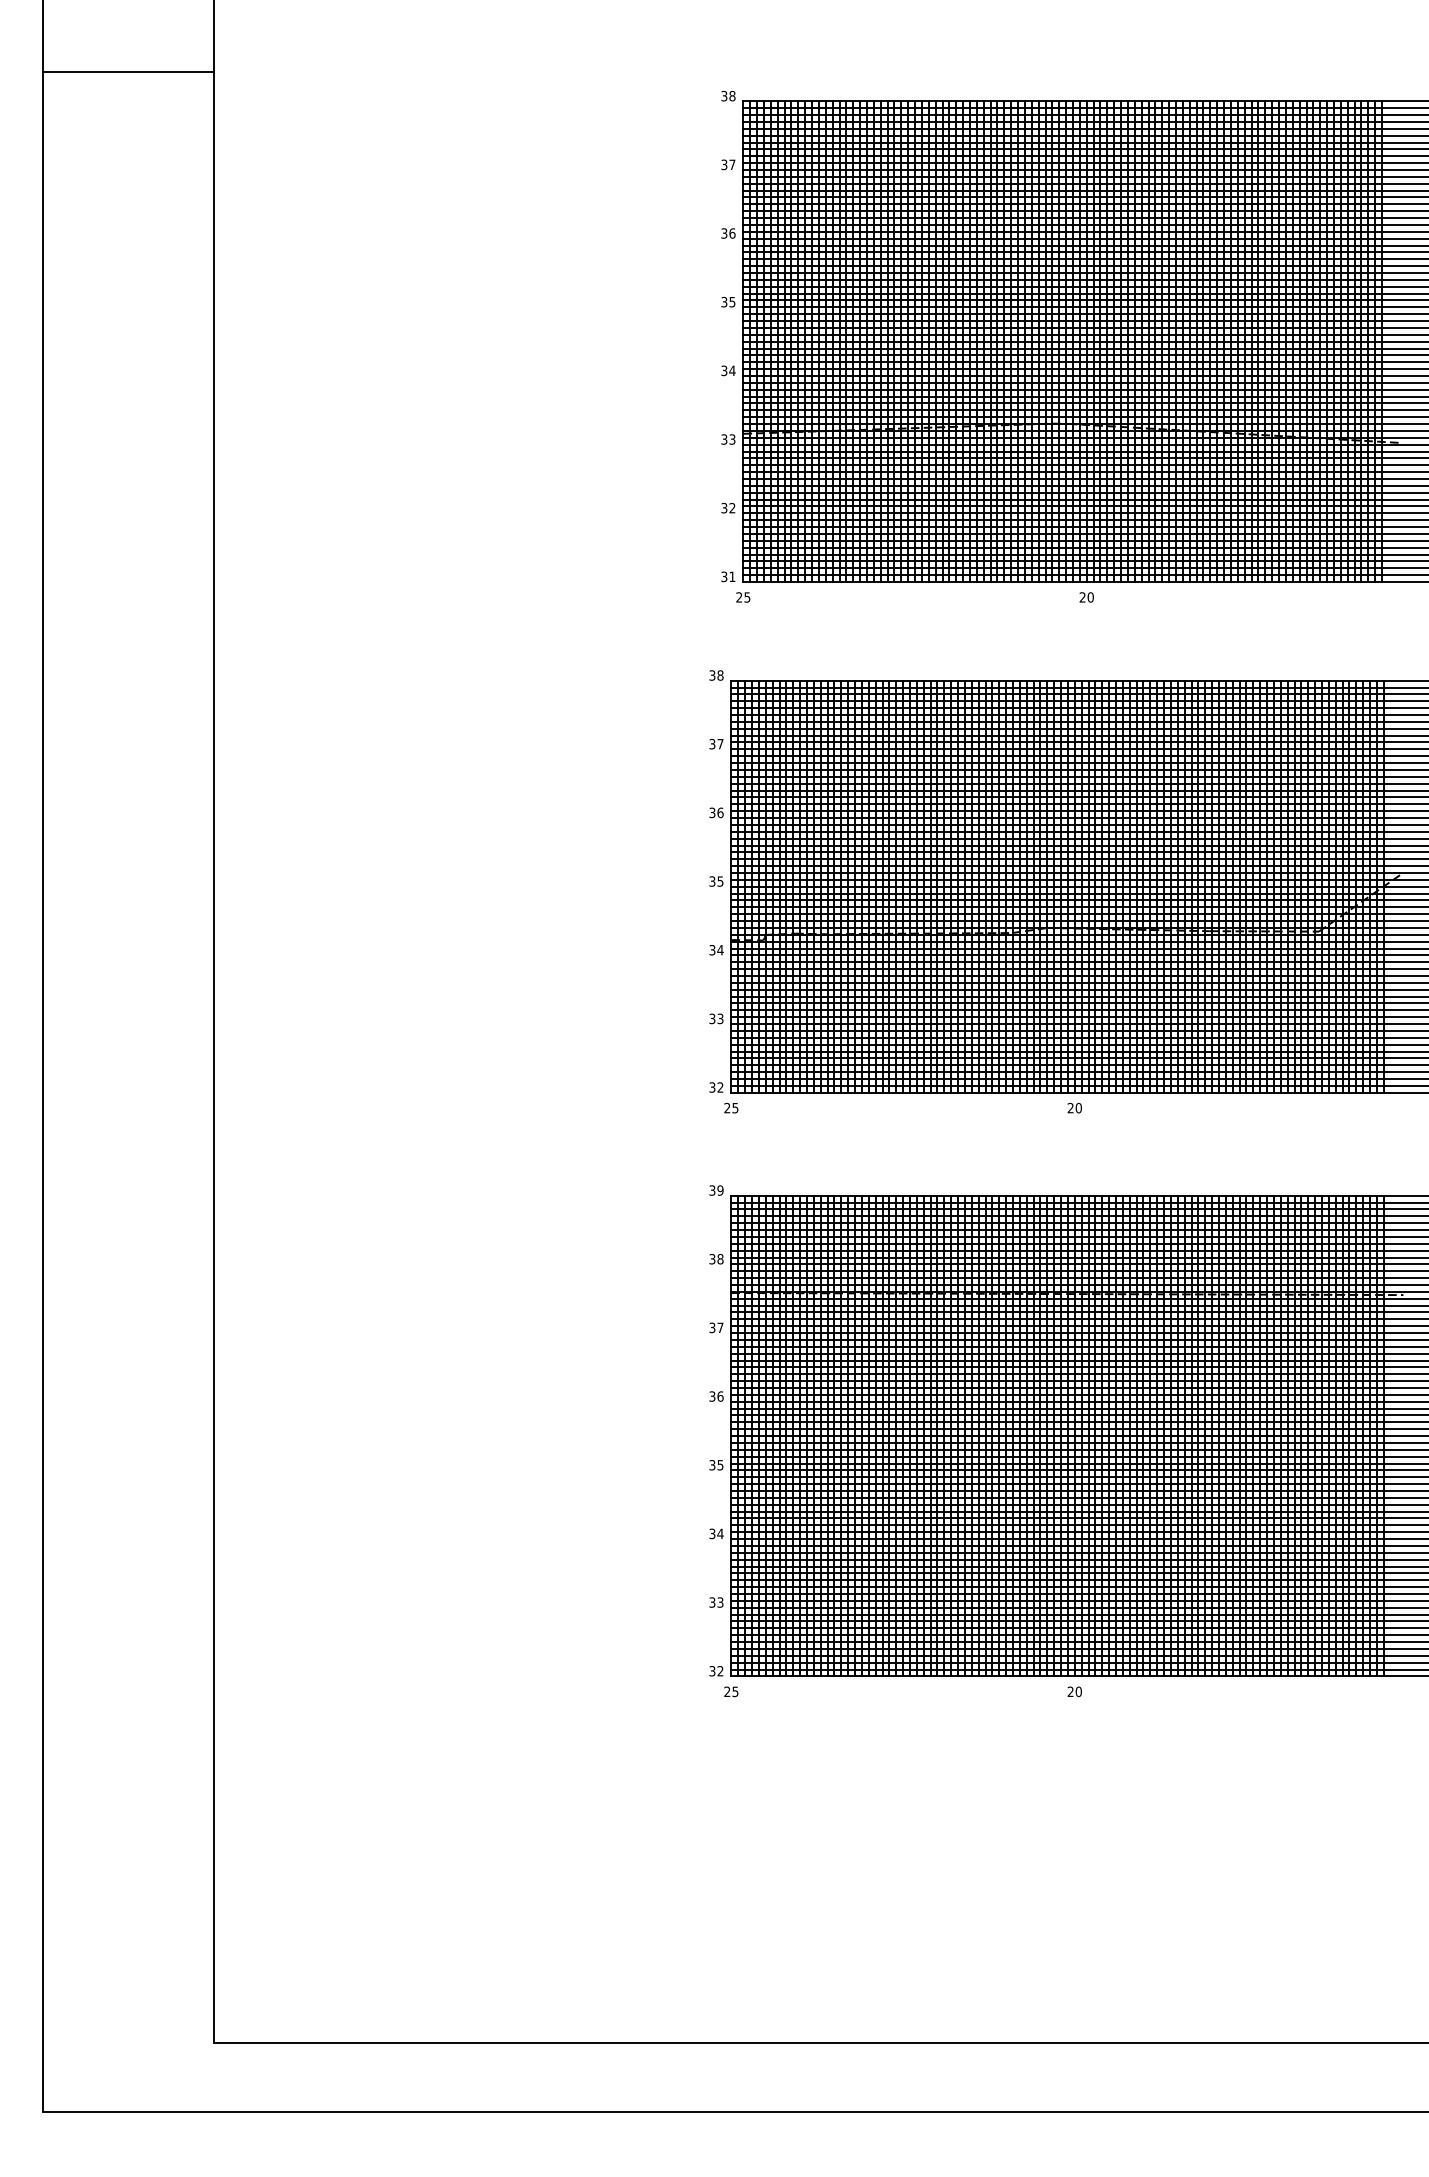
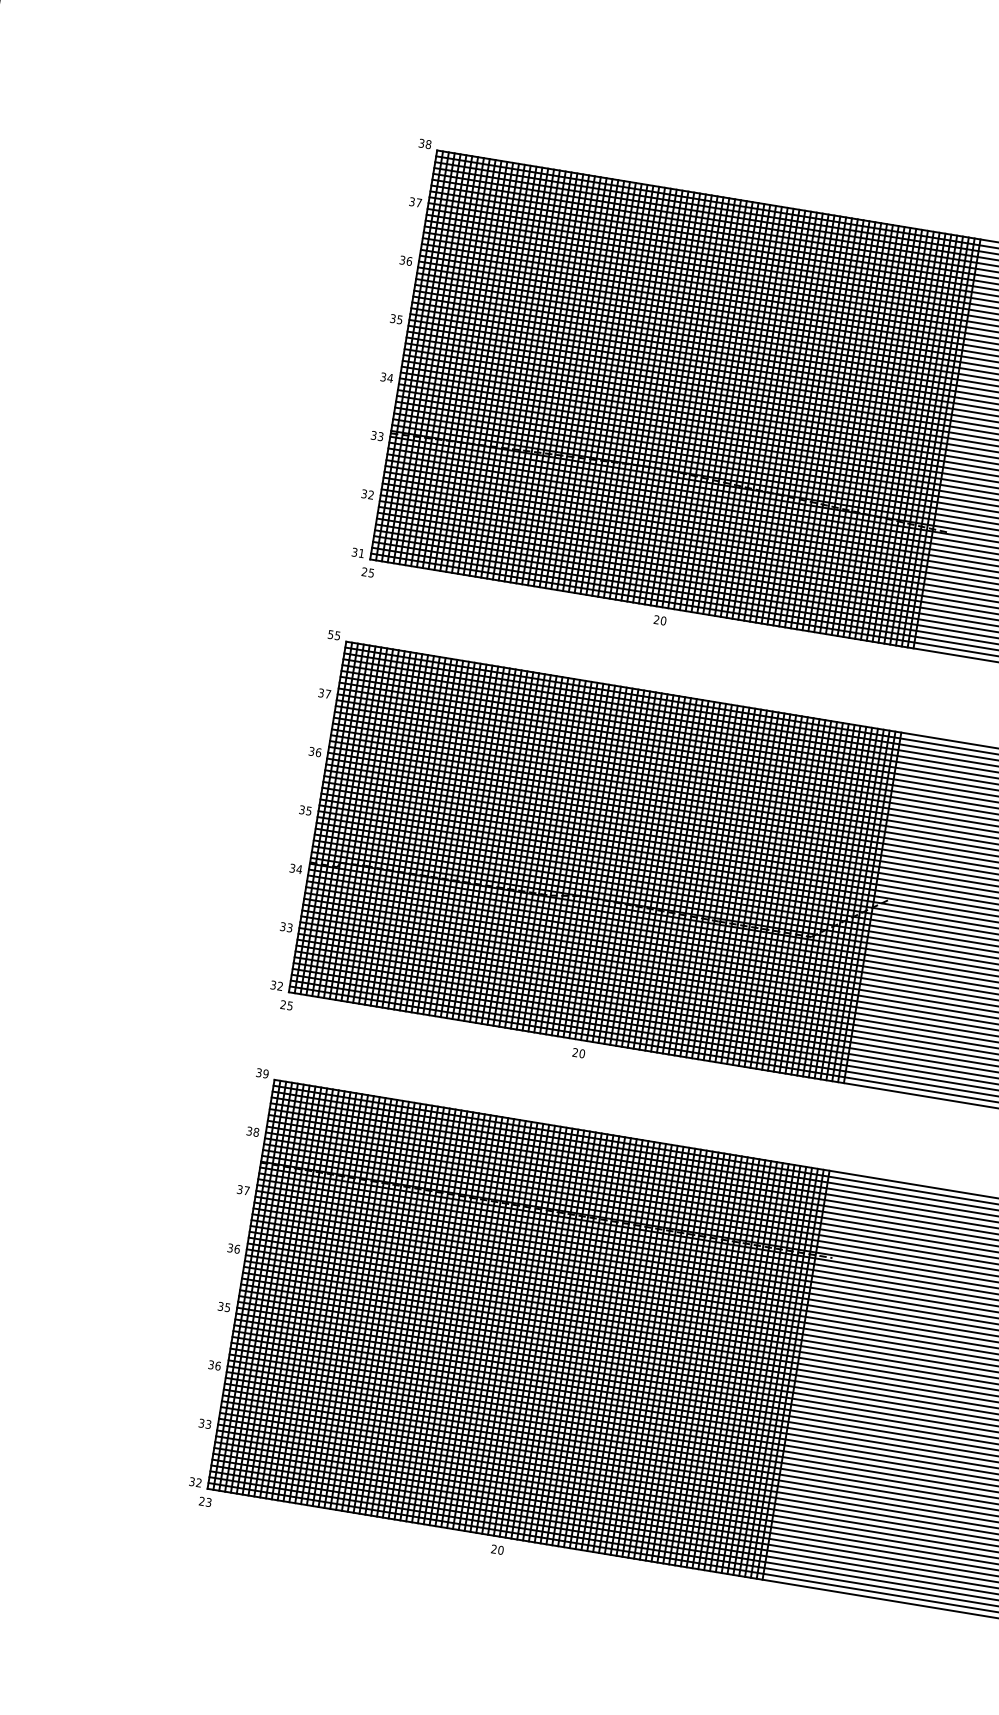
text: (716, 675) -> (334, 635), 38 -> 55
text: (720, 1533) -> (218, 1365), 34 -> 36
text: (735, 1691) -> (208, 1502), 25 -> 23

